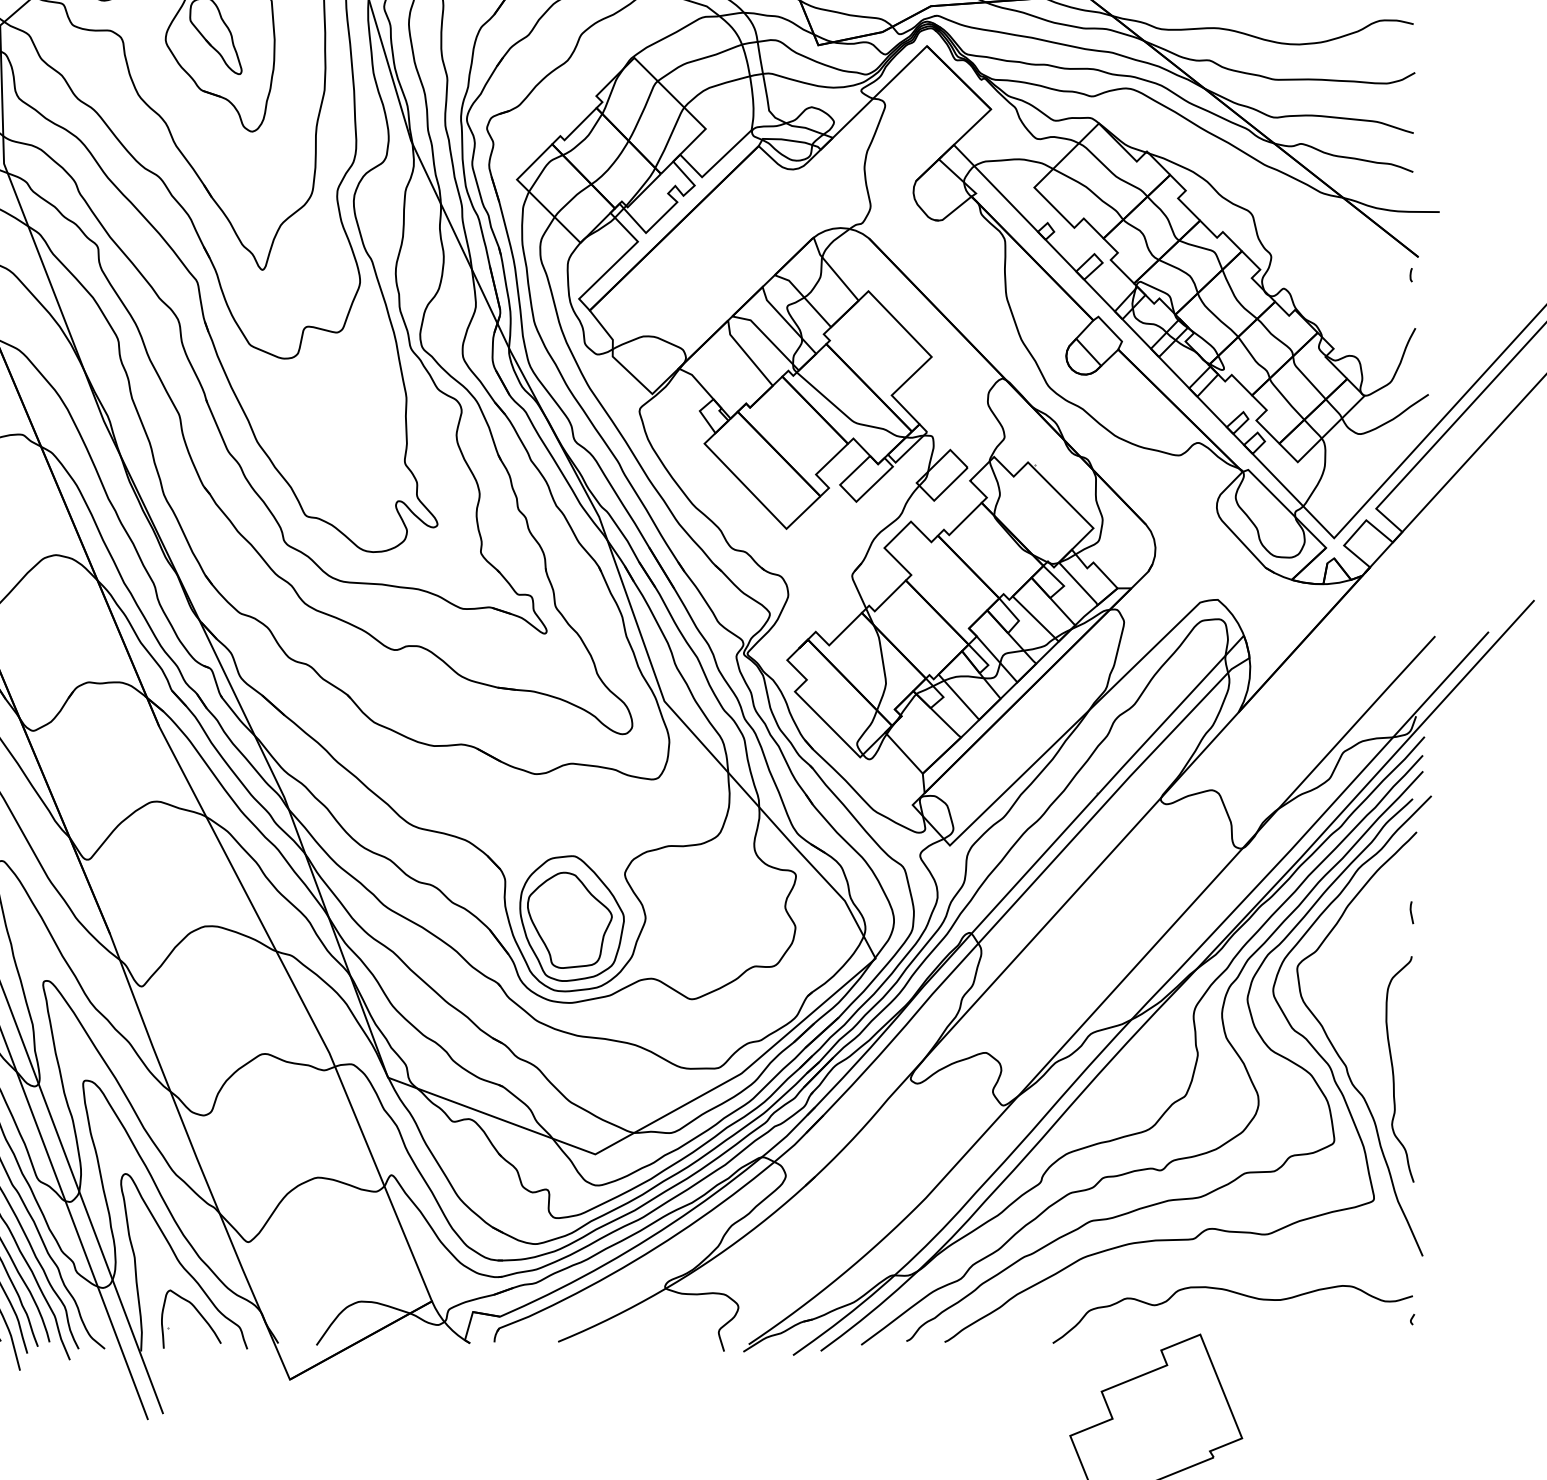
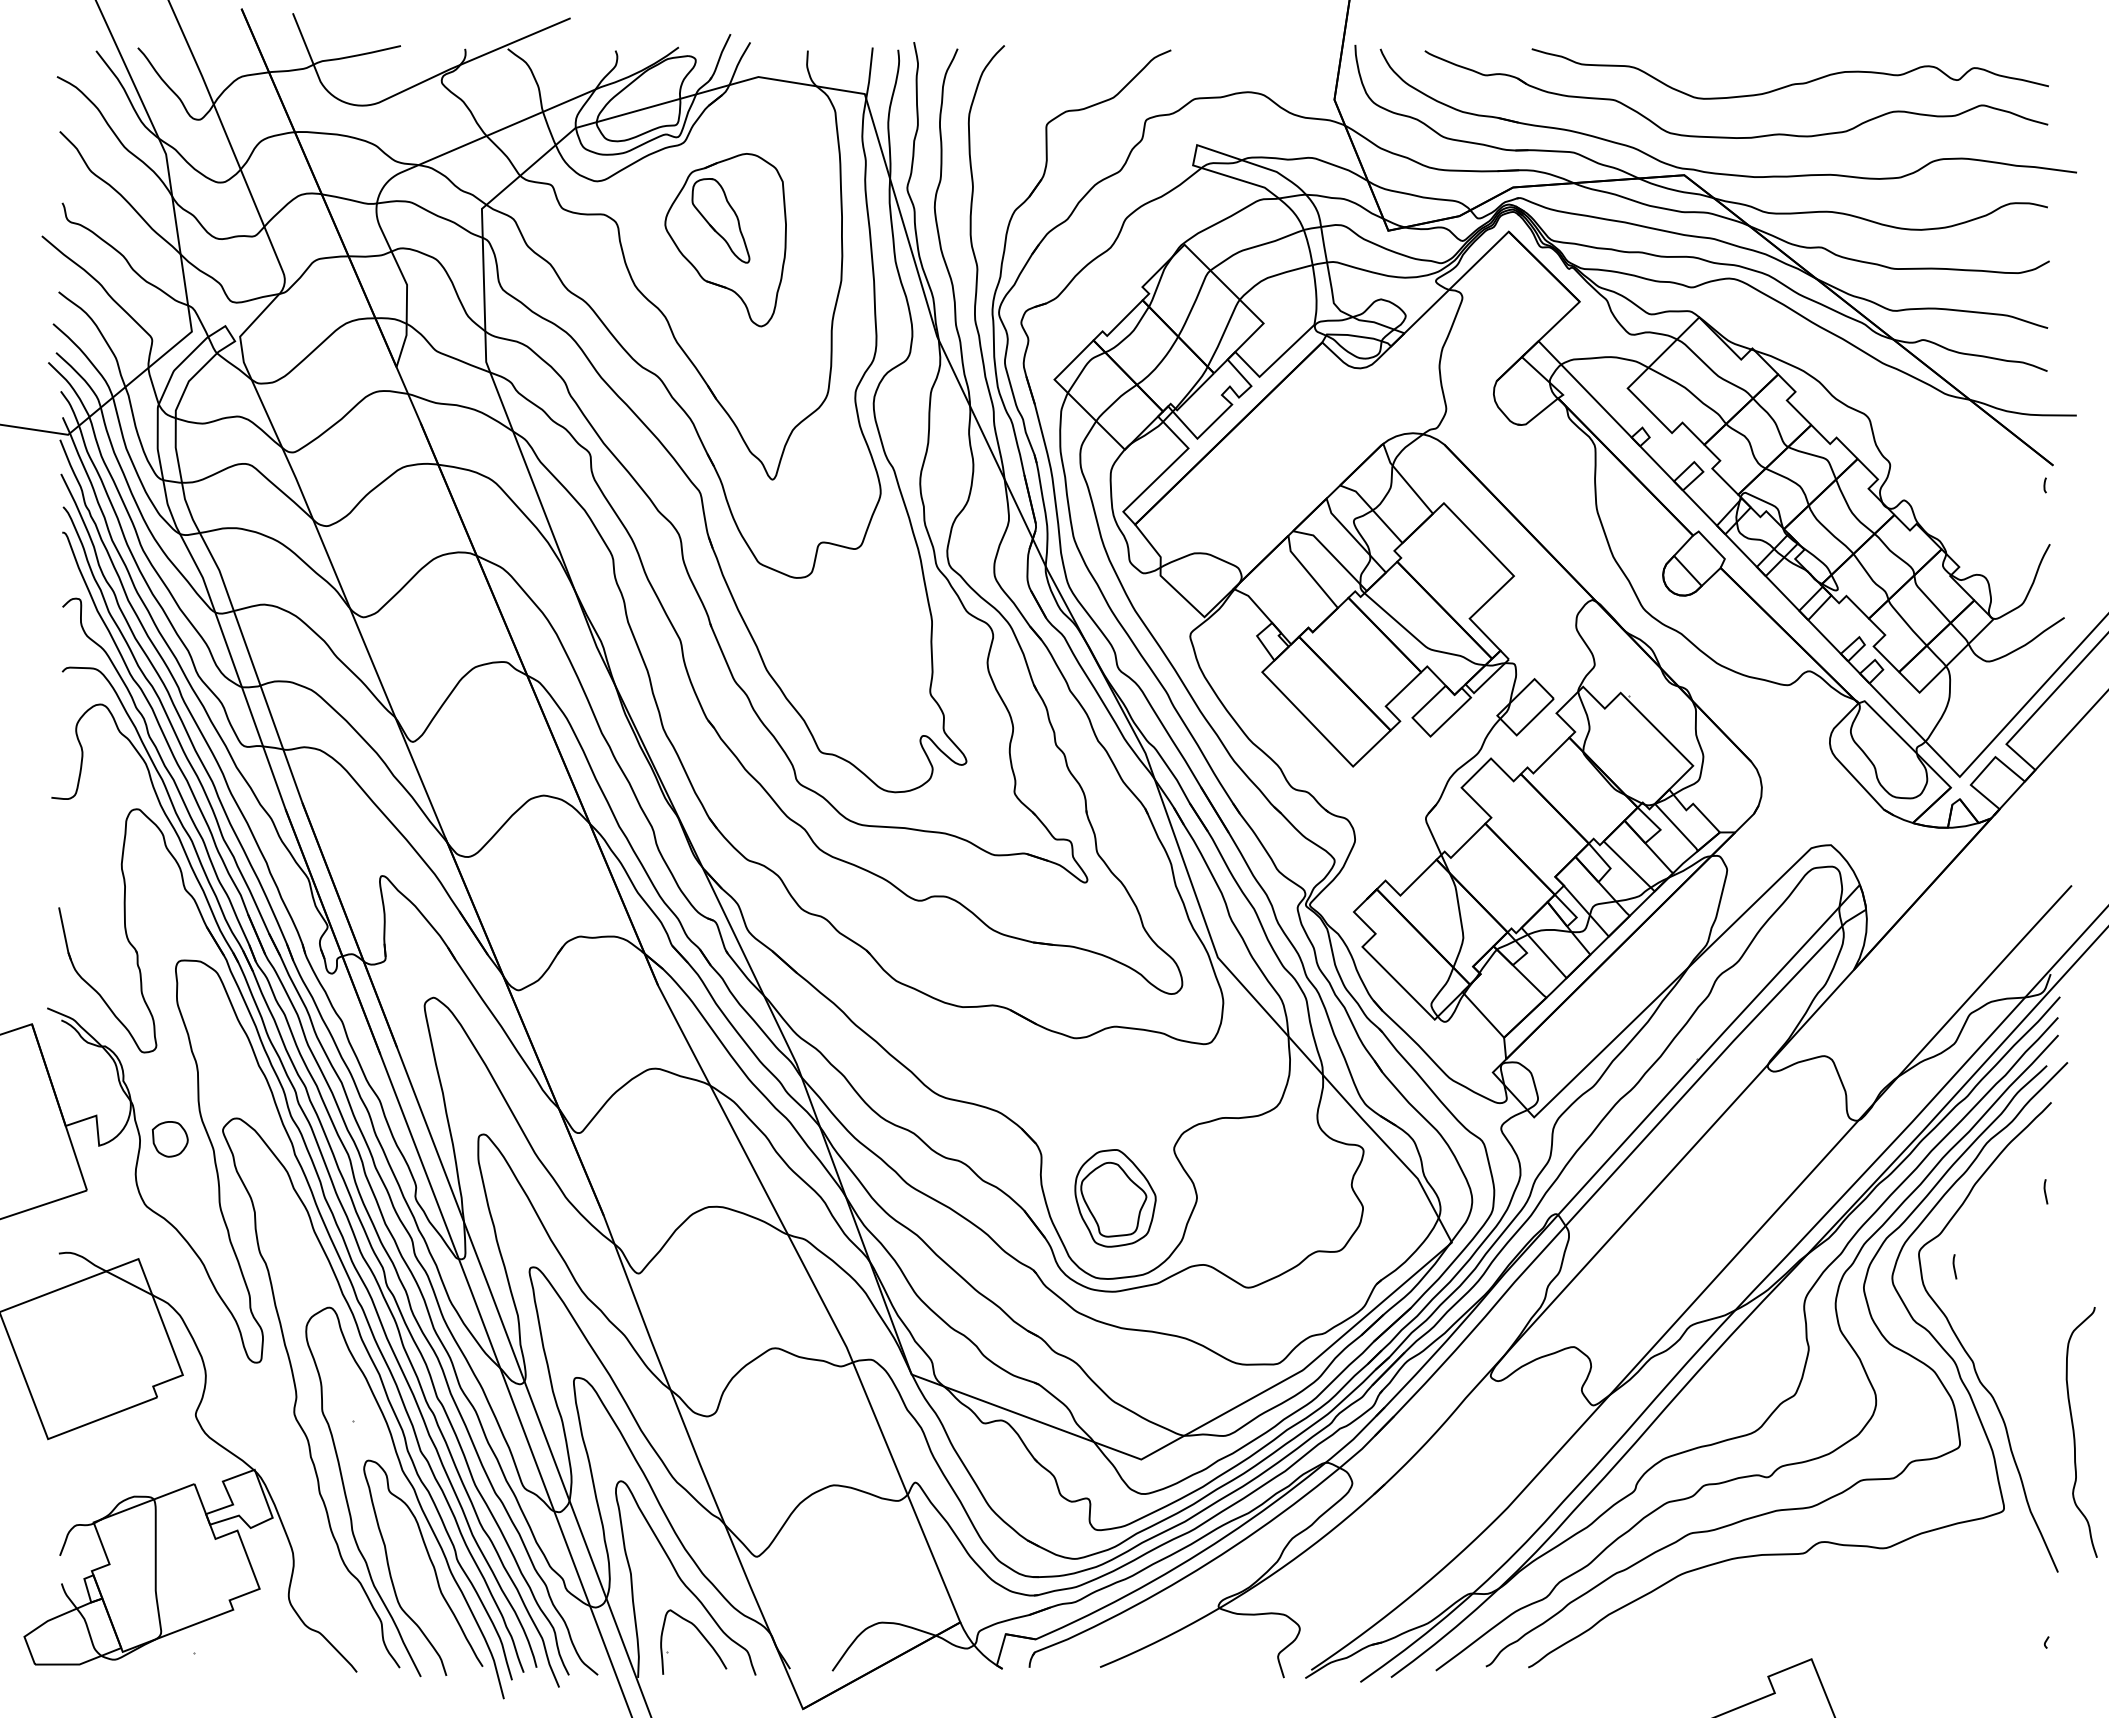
part: (572, 918) -> (1115, 1198), size x0.7
line: (1329, 980) -> (1954, 1266), added
curve: (1393, 1069) -> (2074, 1432), moved
curve: (1239, 1295) -> (1855, 1615), removed

